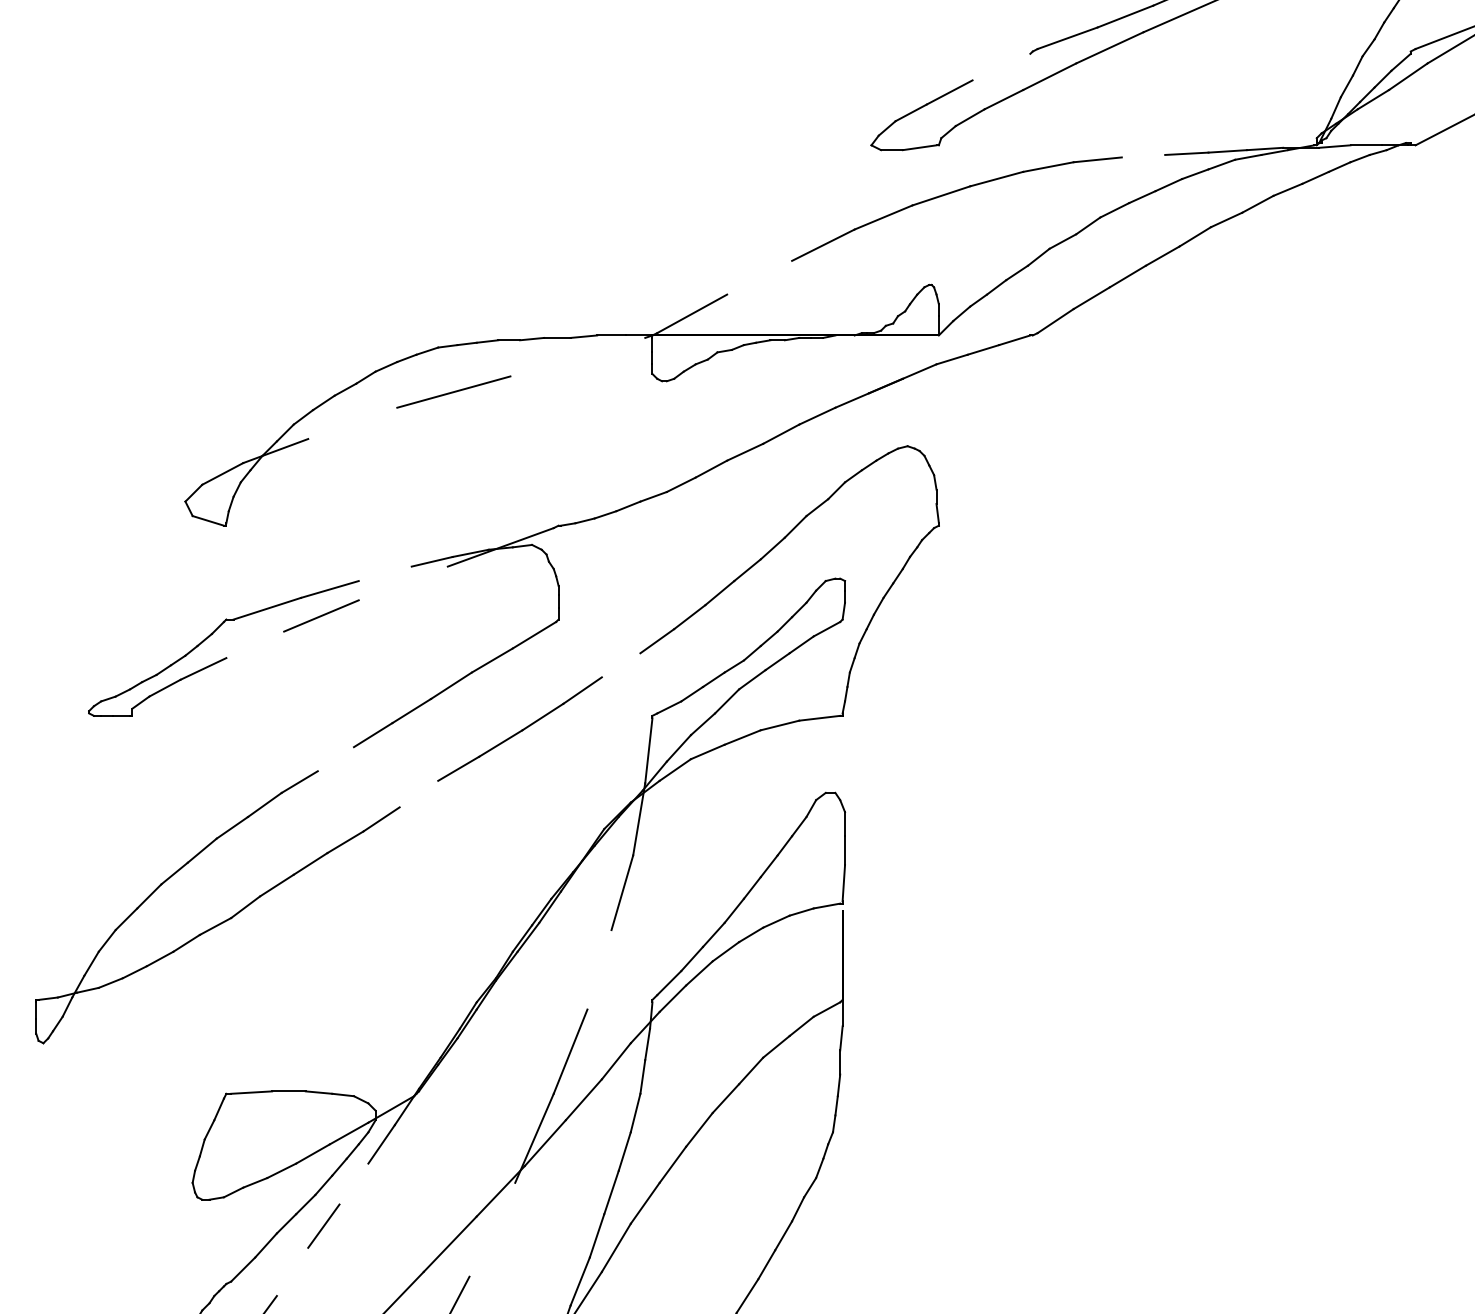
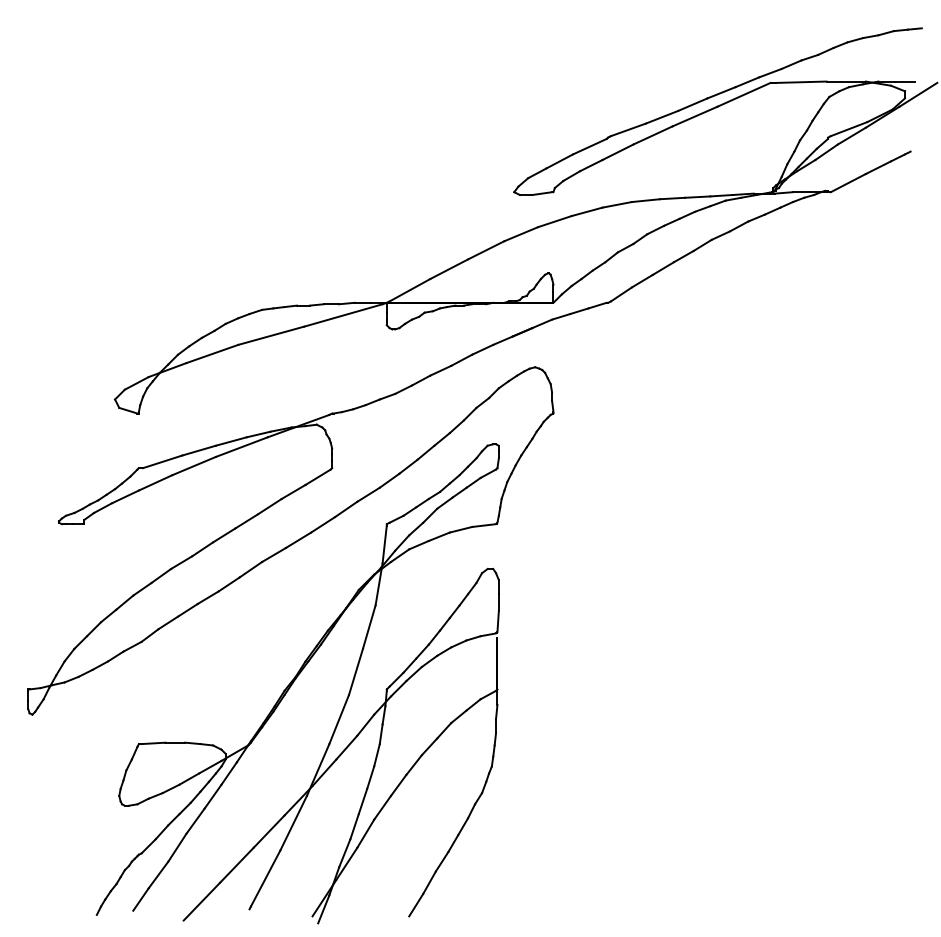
line: (1000, 66) -> (589, 146), added
line: (1143, 156) -> (672, 198), added
line: (760, 278) -> (449, 269), added
line: (578, 357) -> (343, 315), added
line: (352, 422) -> (212, 353), added
line: (383, 573) -> (230, 441), added
line: (402, 582) -> (241, 446), added
line: (254, 644) -> (155, 482), added
line: (620, 664) -> (368, 494), added
line: (335, 759) -> (202, 549), added
line: (418, 793) -> (250, 569), added
line: (598, 969) -> (355, 671), added
line: (352, 1183) -> (212, 796), added
line: (492, 1228) -> (293, 822), added
line: (292, 1271) -> (177, 847), added

